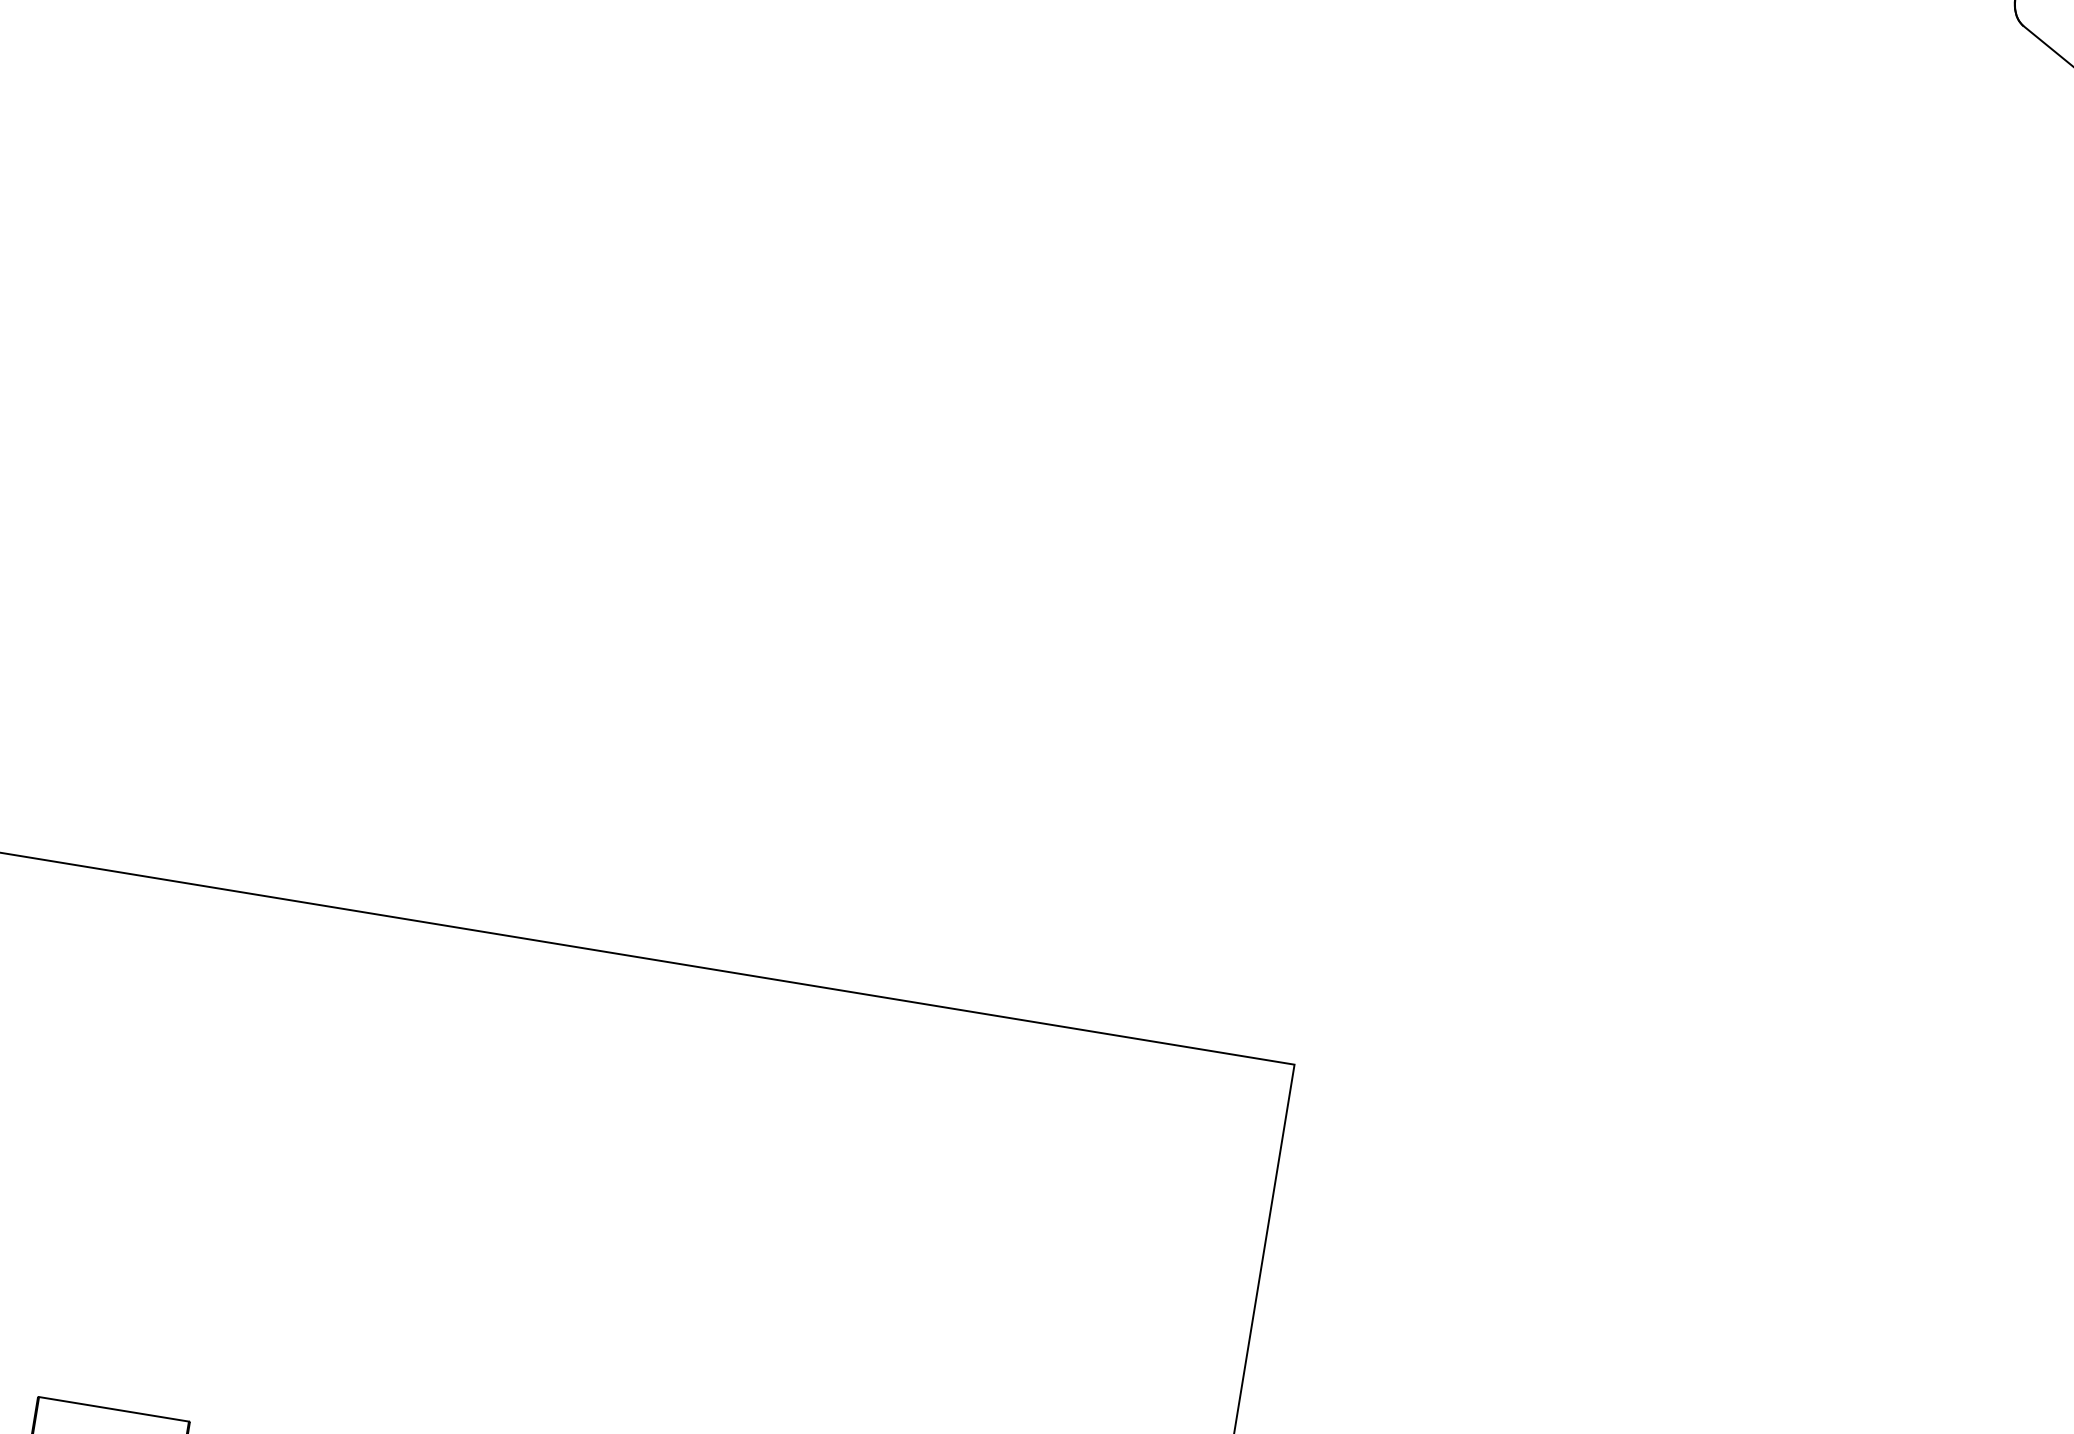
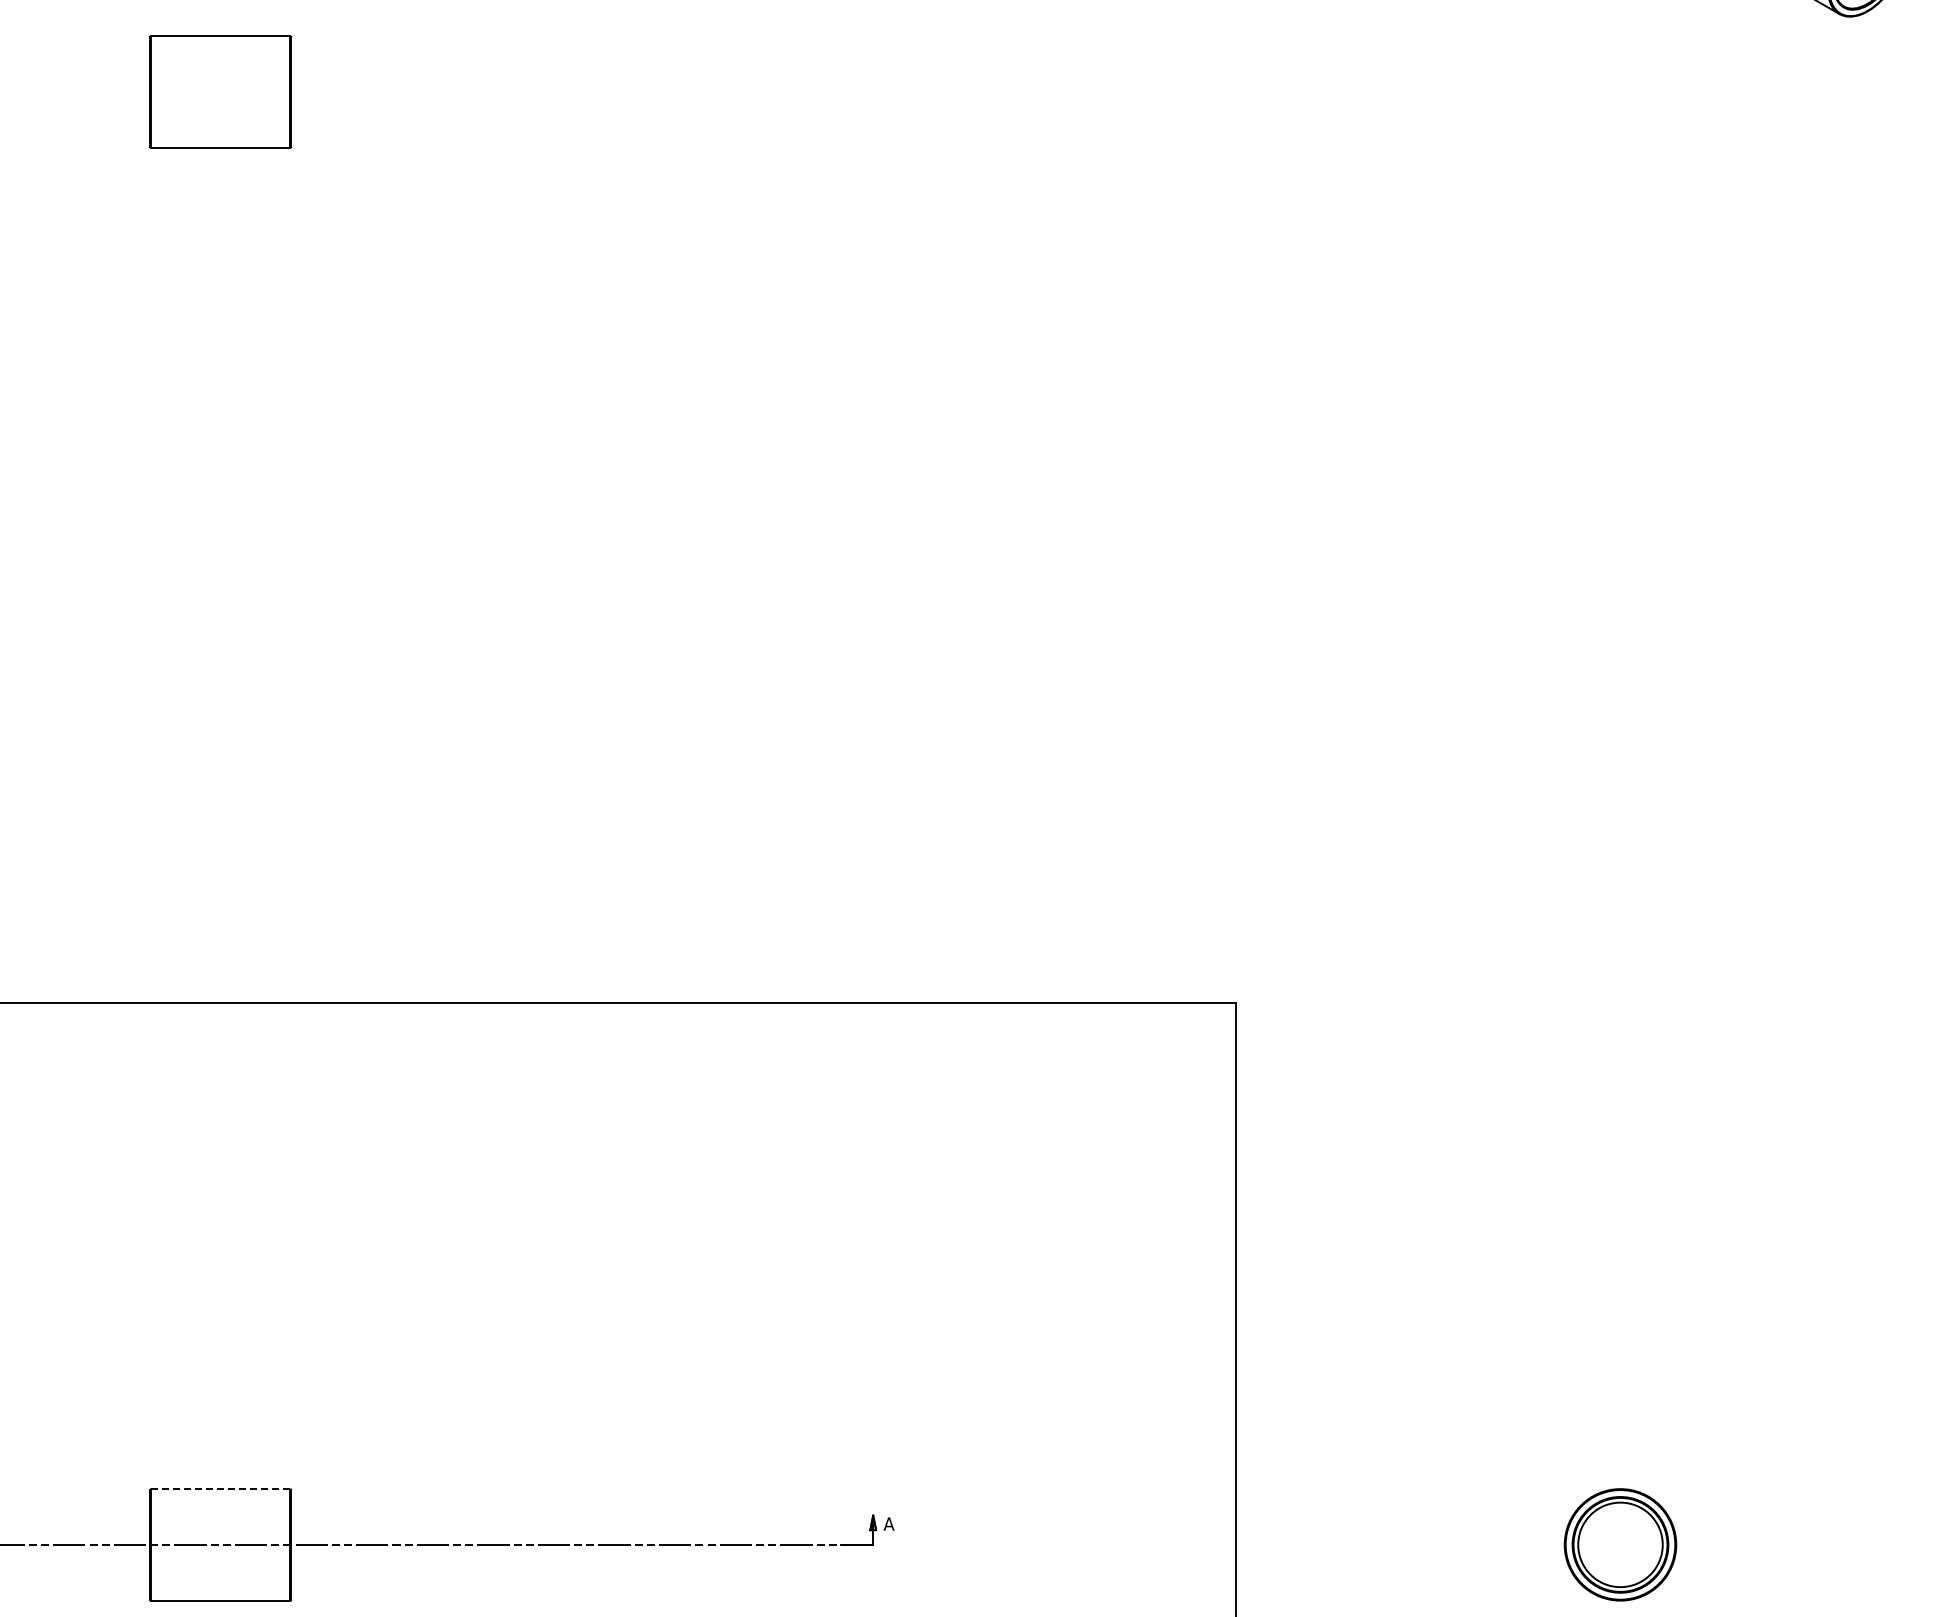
line: (114, 1409) -> (221, 1489), solid -> dashed

